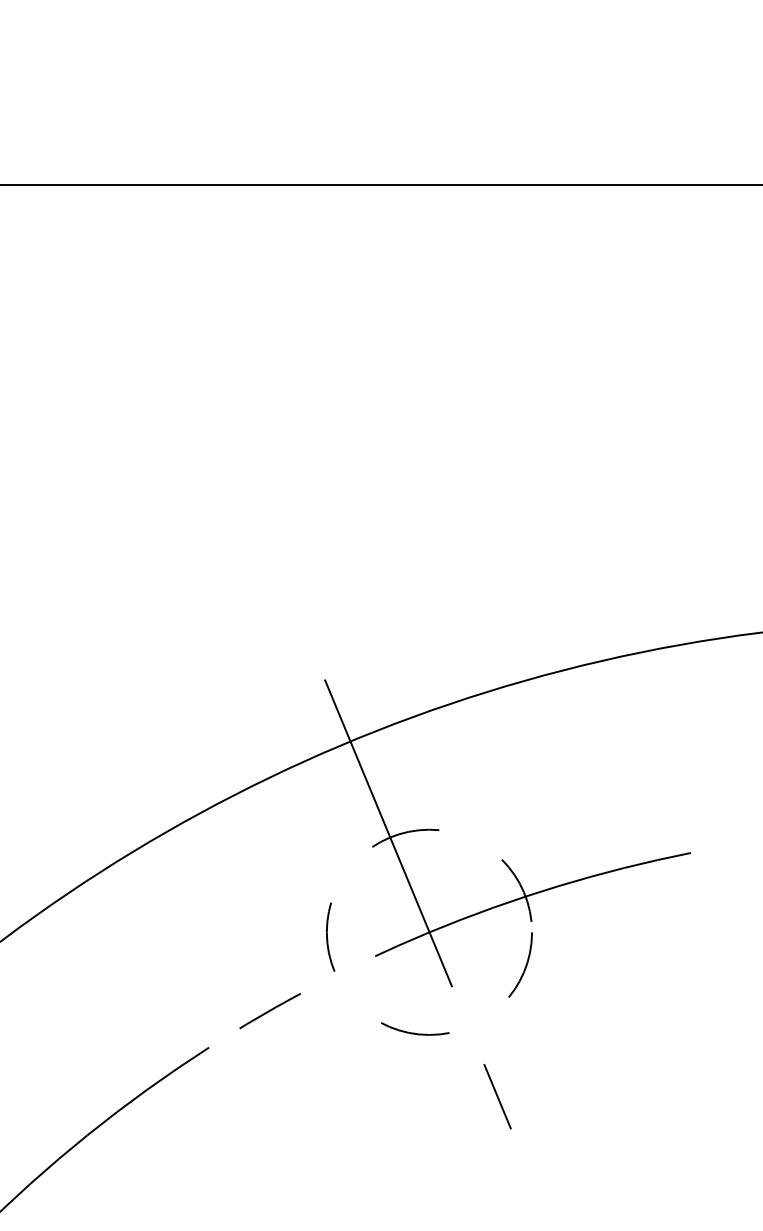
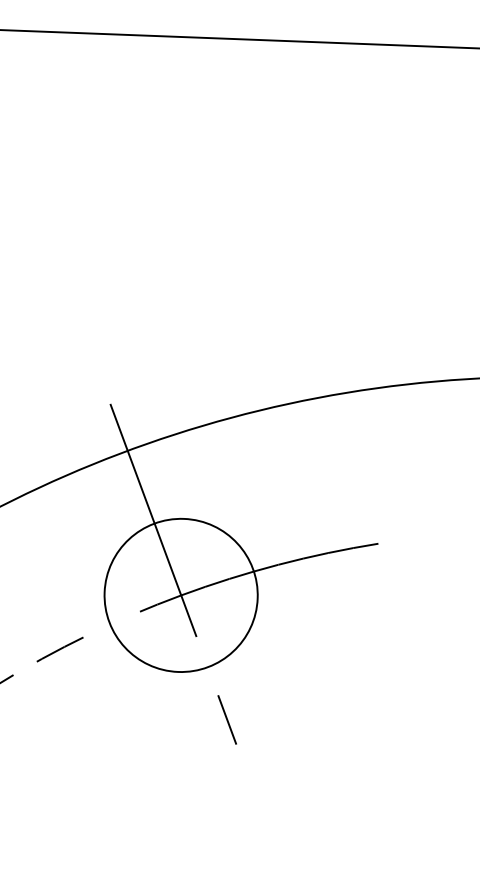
circle: (429, 931) -> (181, 594), dashed -> solid

